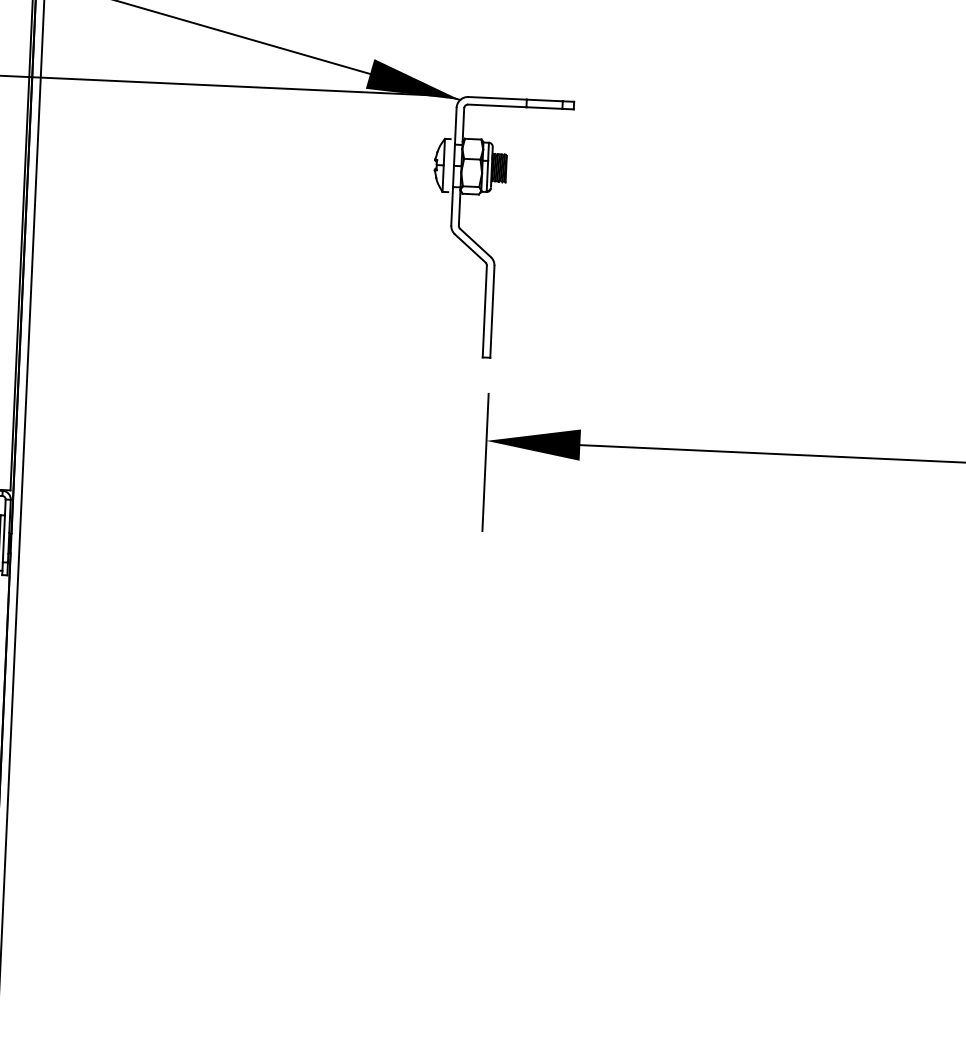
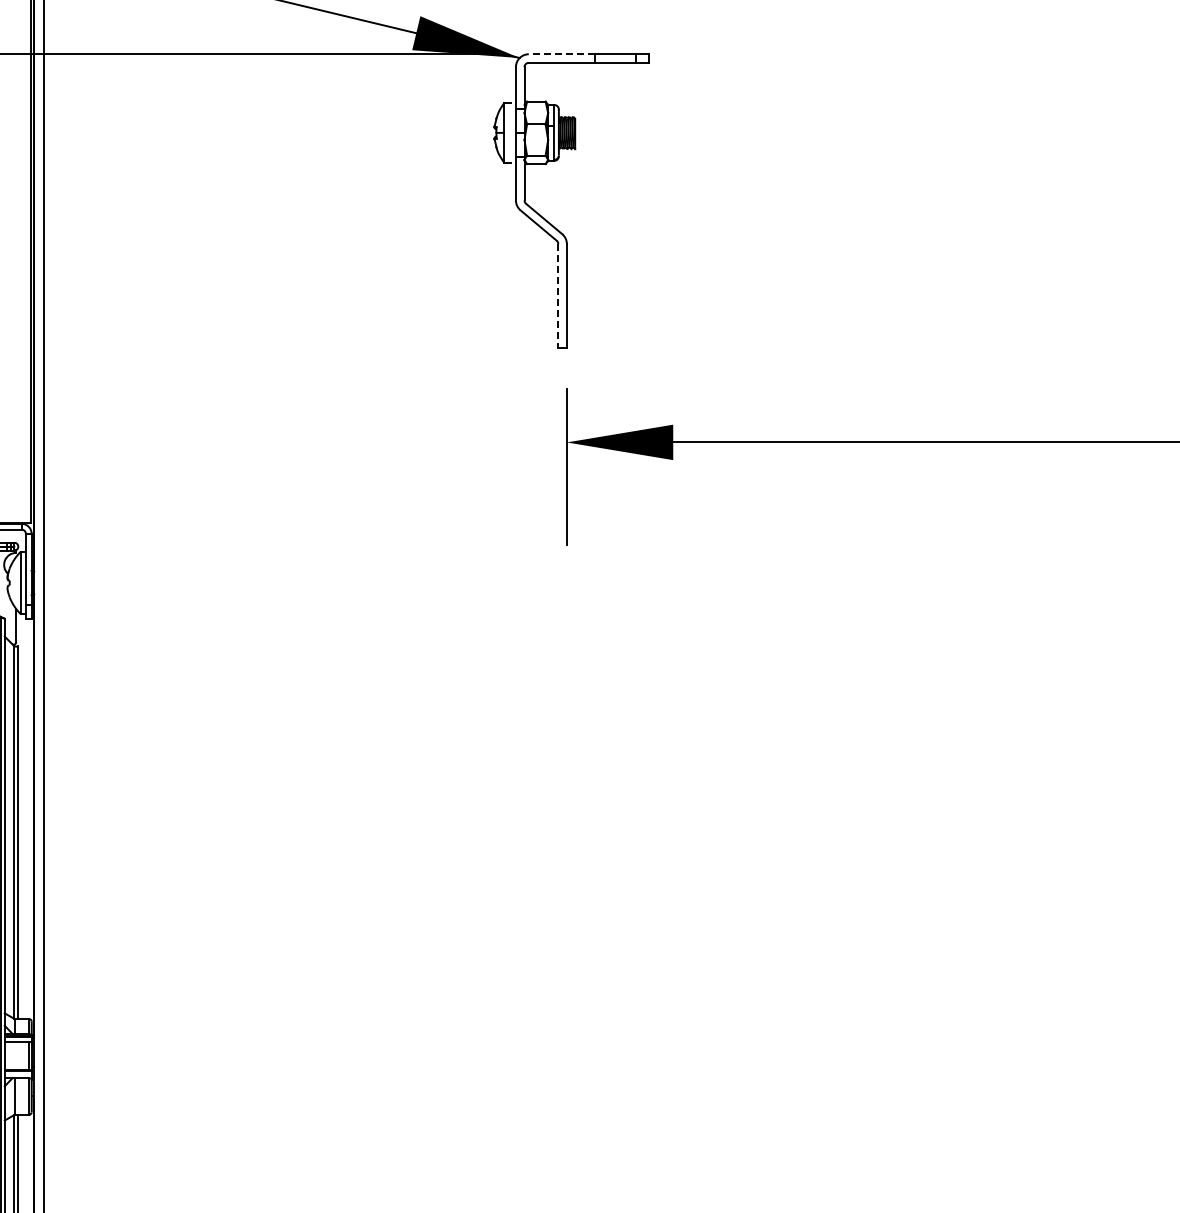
line: (497, 98) -> (561, 54), solid -> dashed
line: (484, 311) -> (558, 296), solid -> dashed

